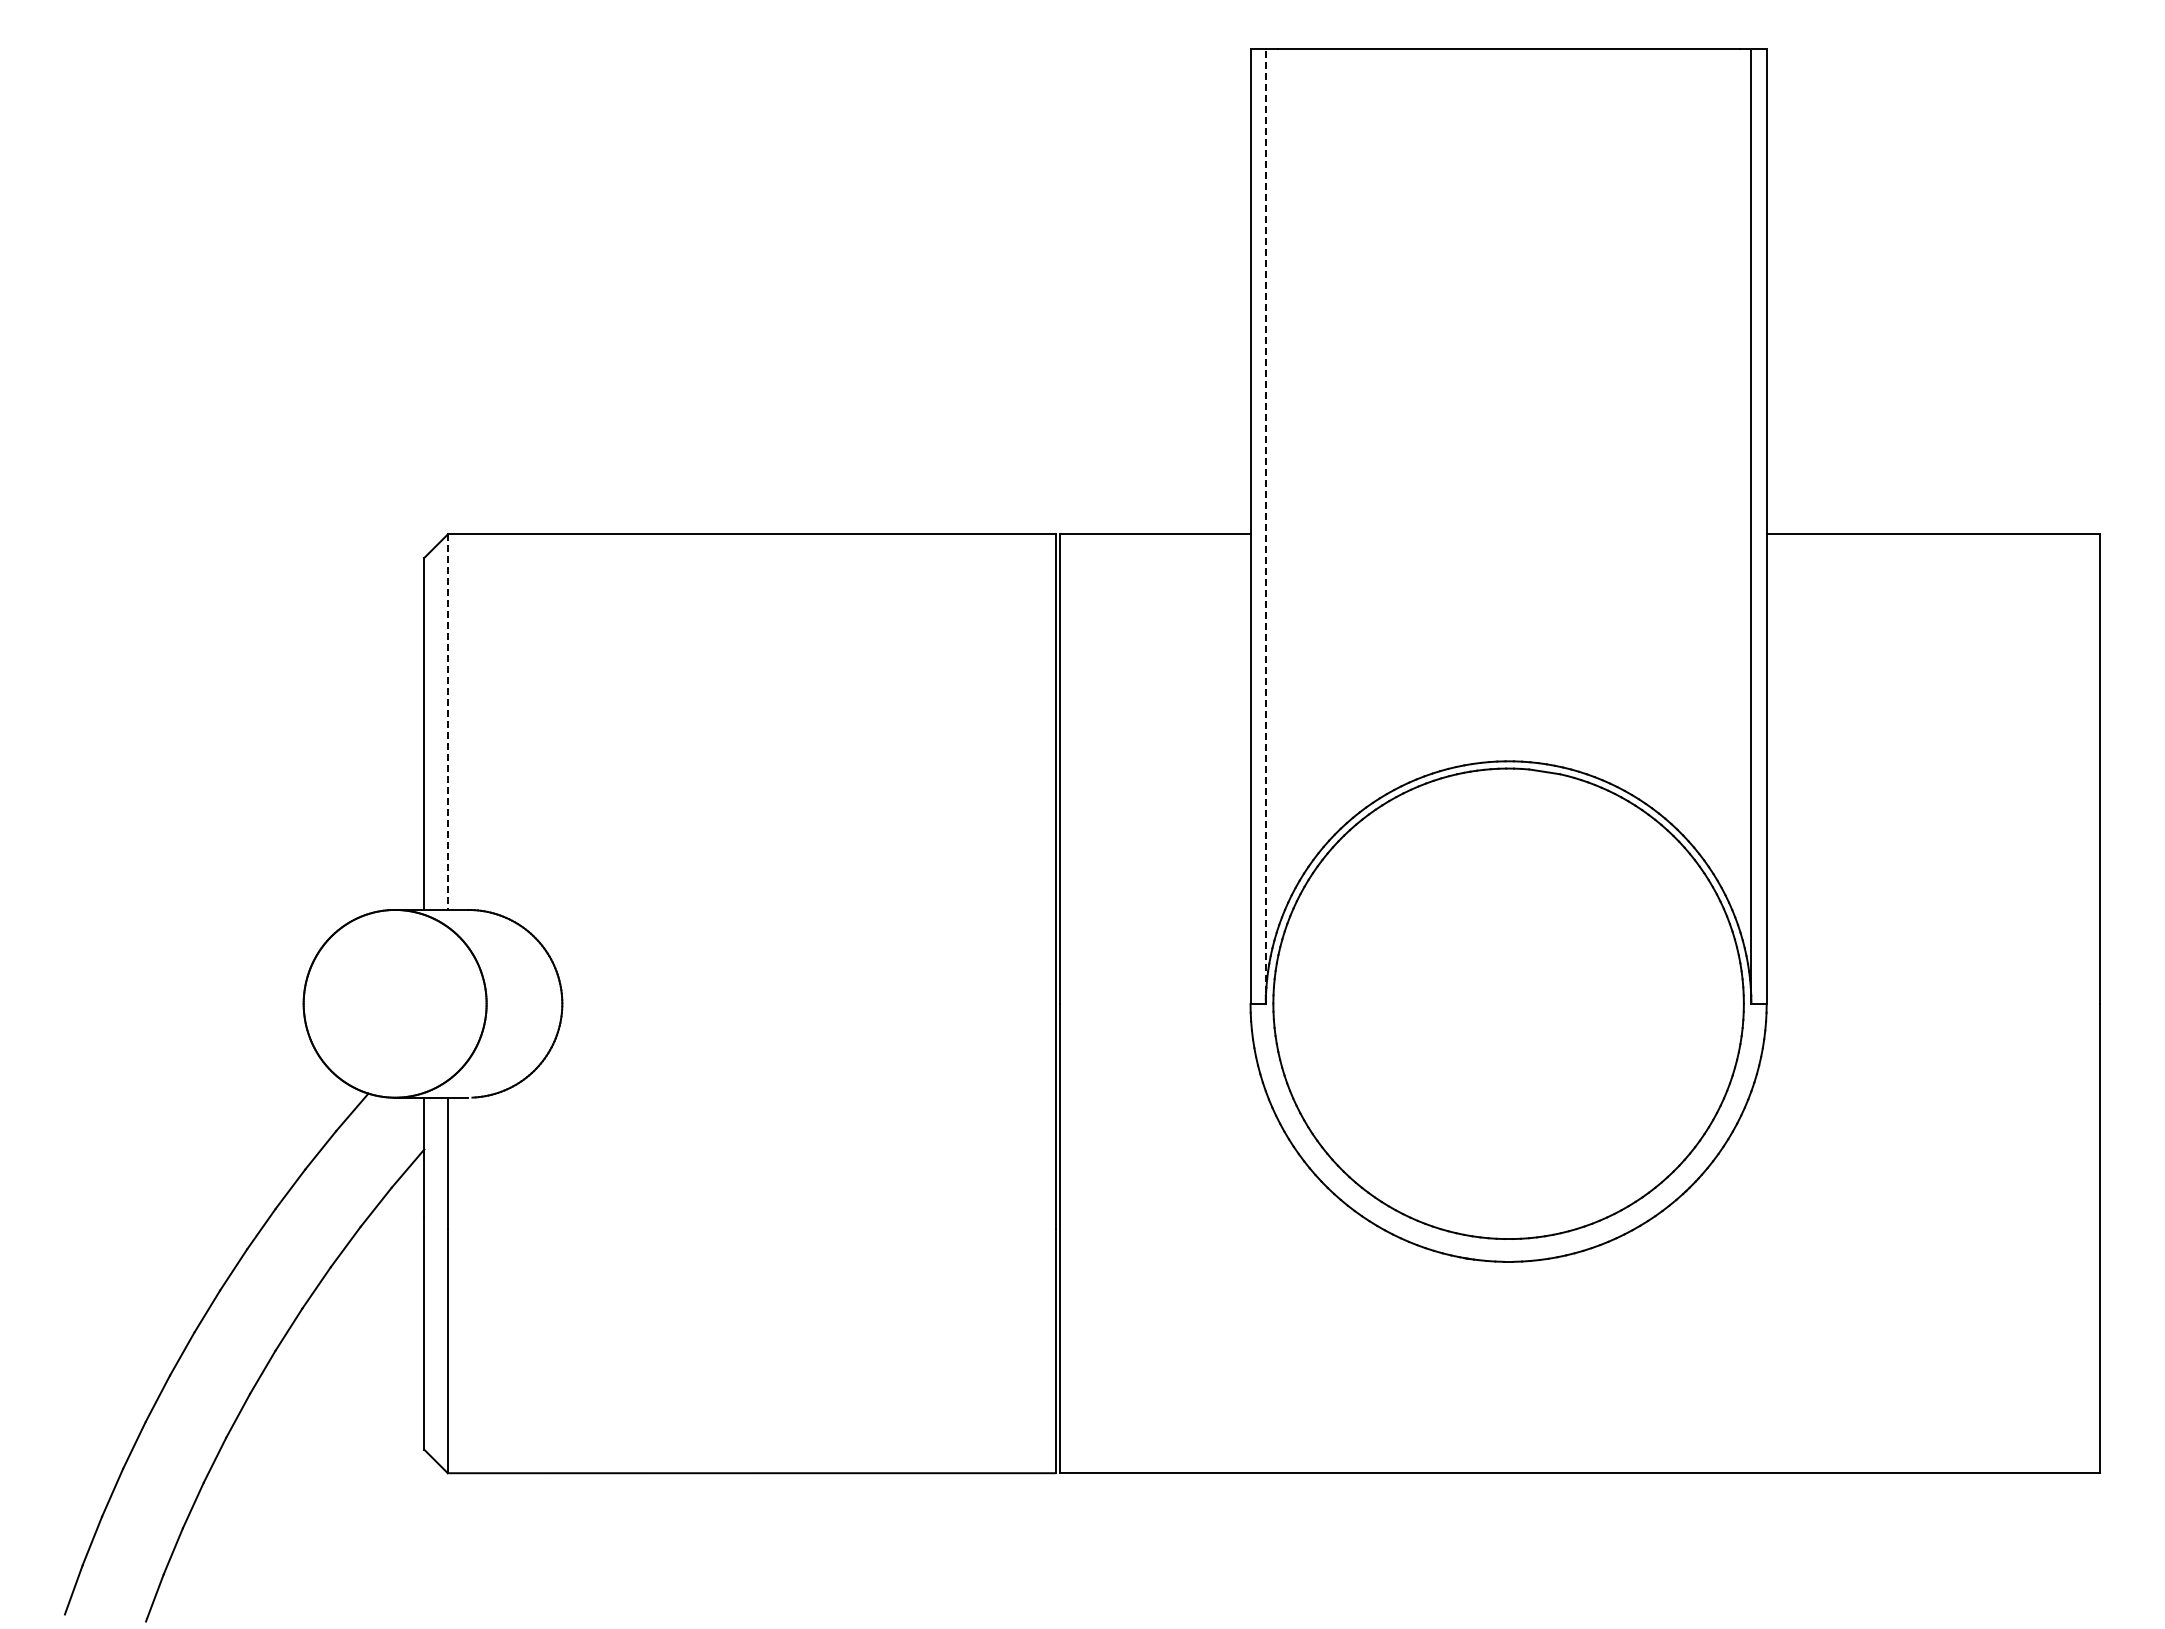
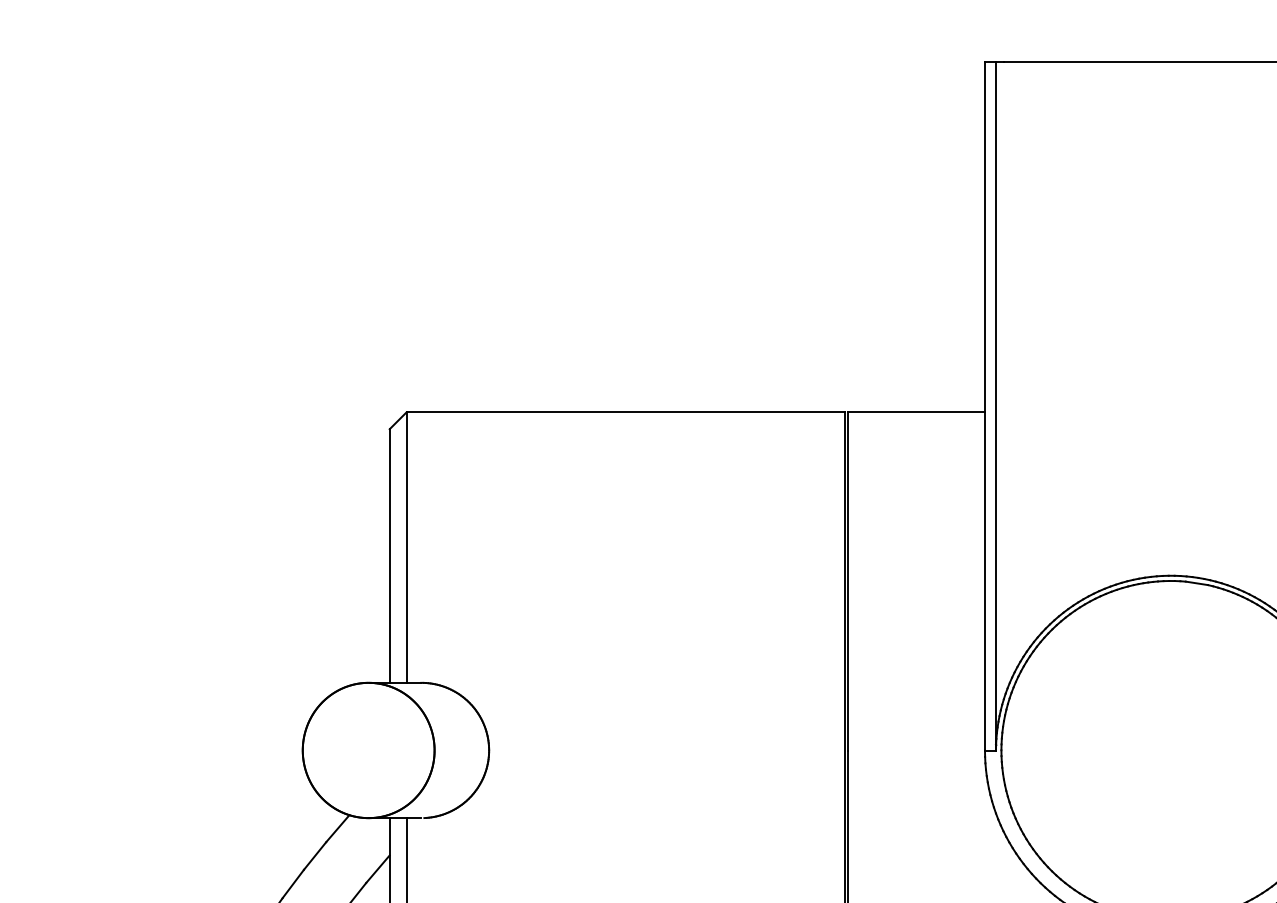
line: (1265, 526) -> (995, 406), dashed -> solid
line: (447, 722) -> (406, 547), dashed -> solid

